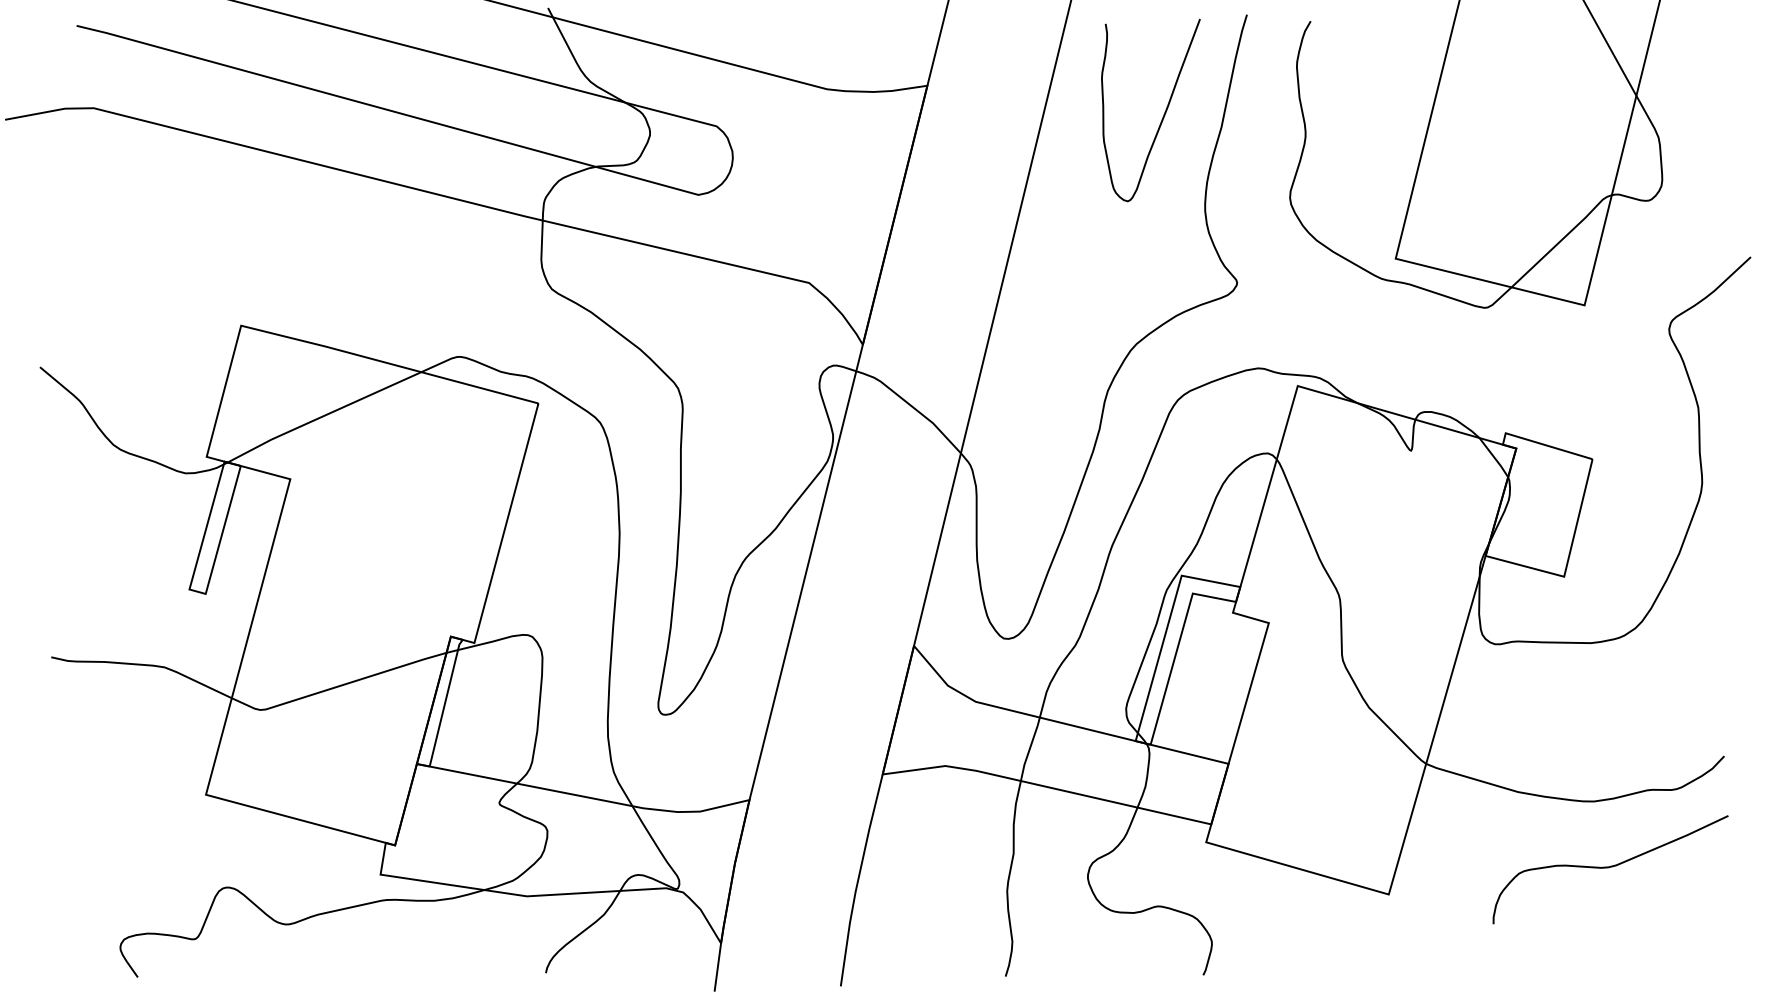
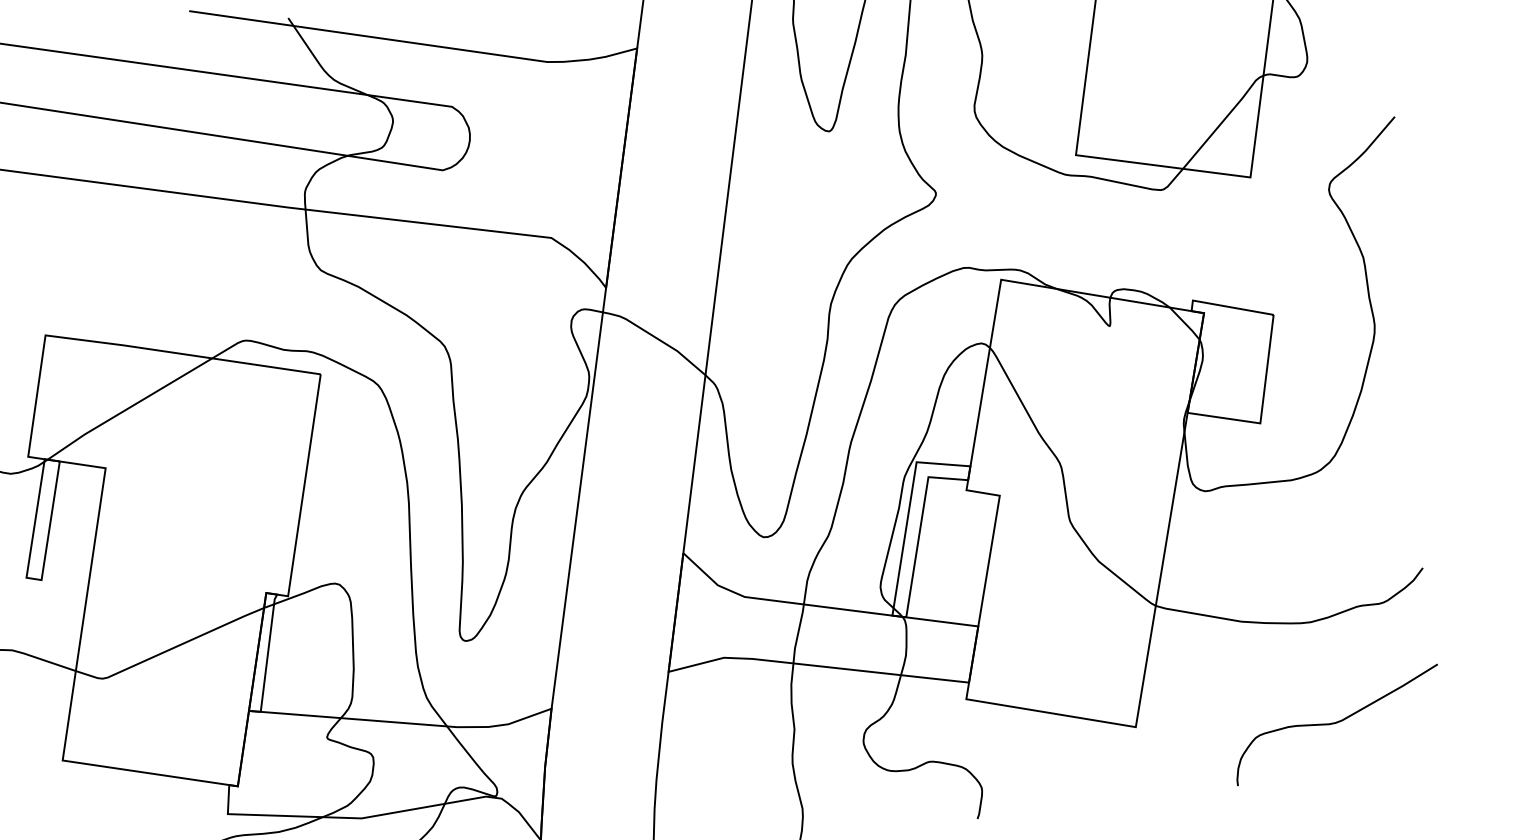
curve: (1610, 867) -> (1337, 722), moved

